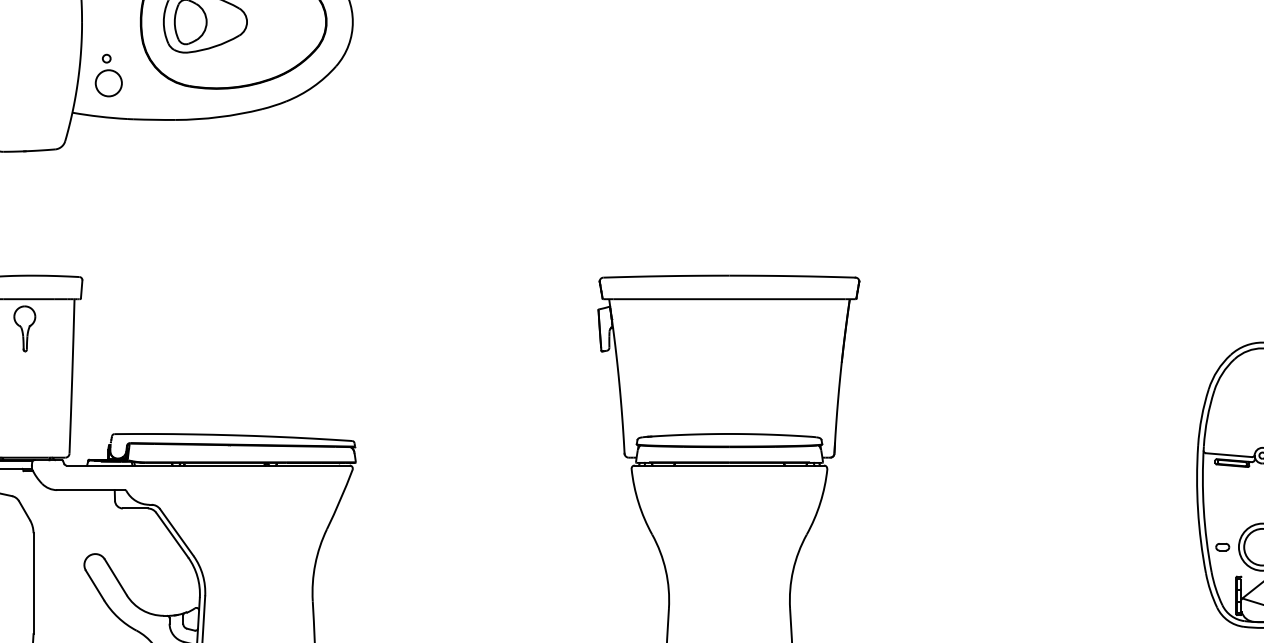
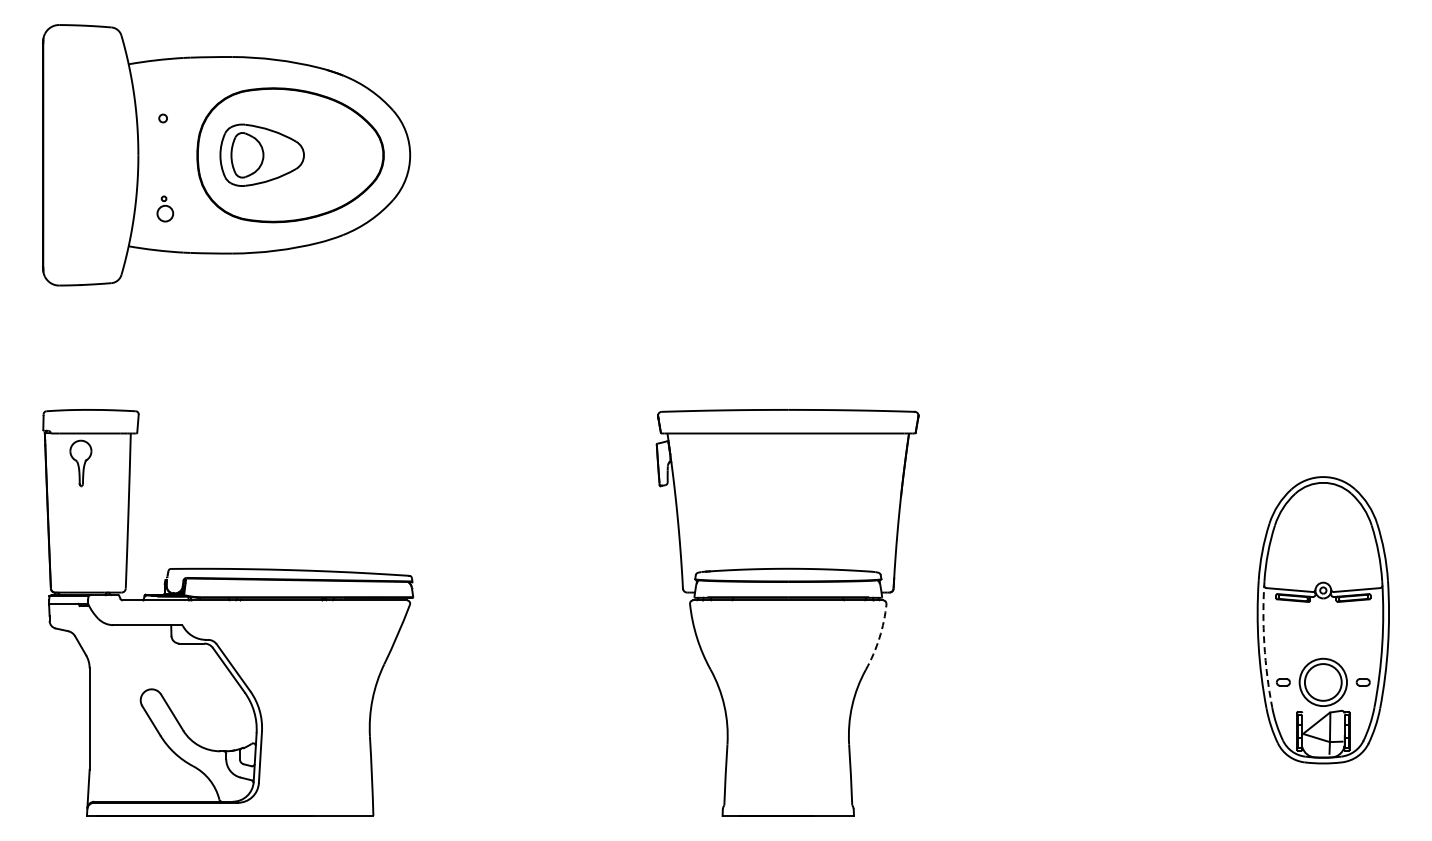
part: (109, 75) -> (165, 208), size x0.6
arc: (820, 502) -> (879, 637), solid -> dashed
arc: (1203, 509) -> (1264, 644), solid -> dashed

